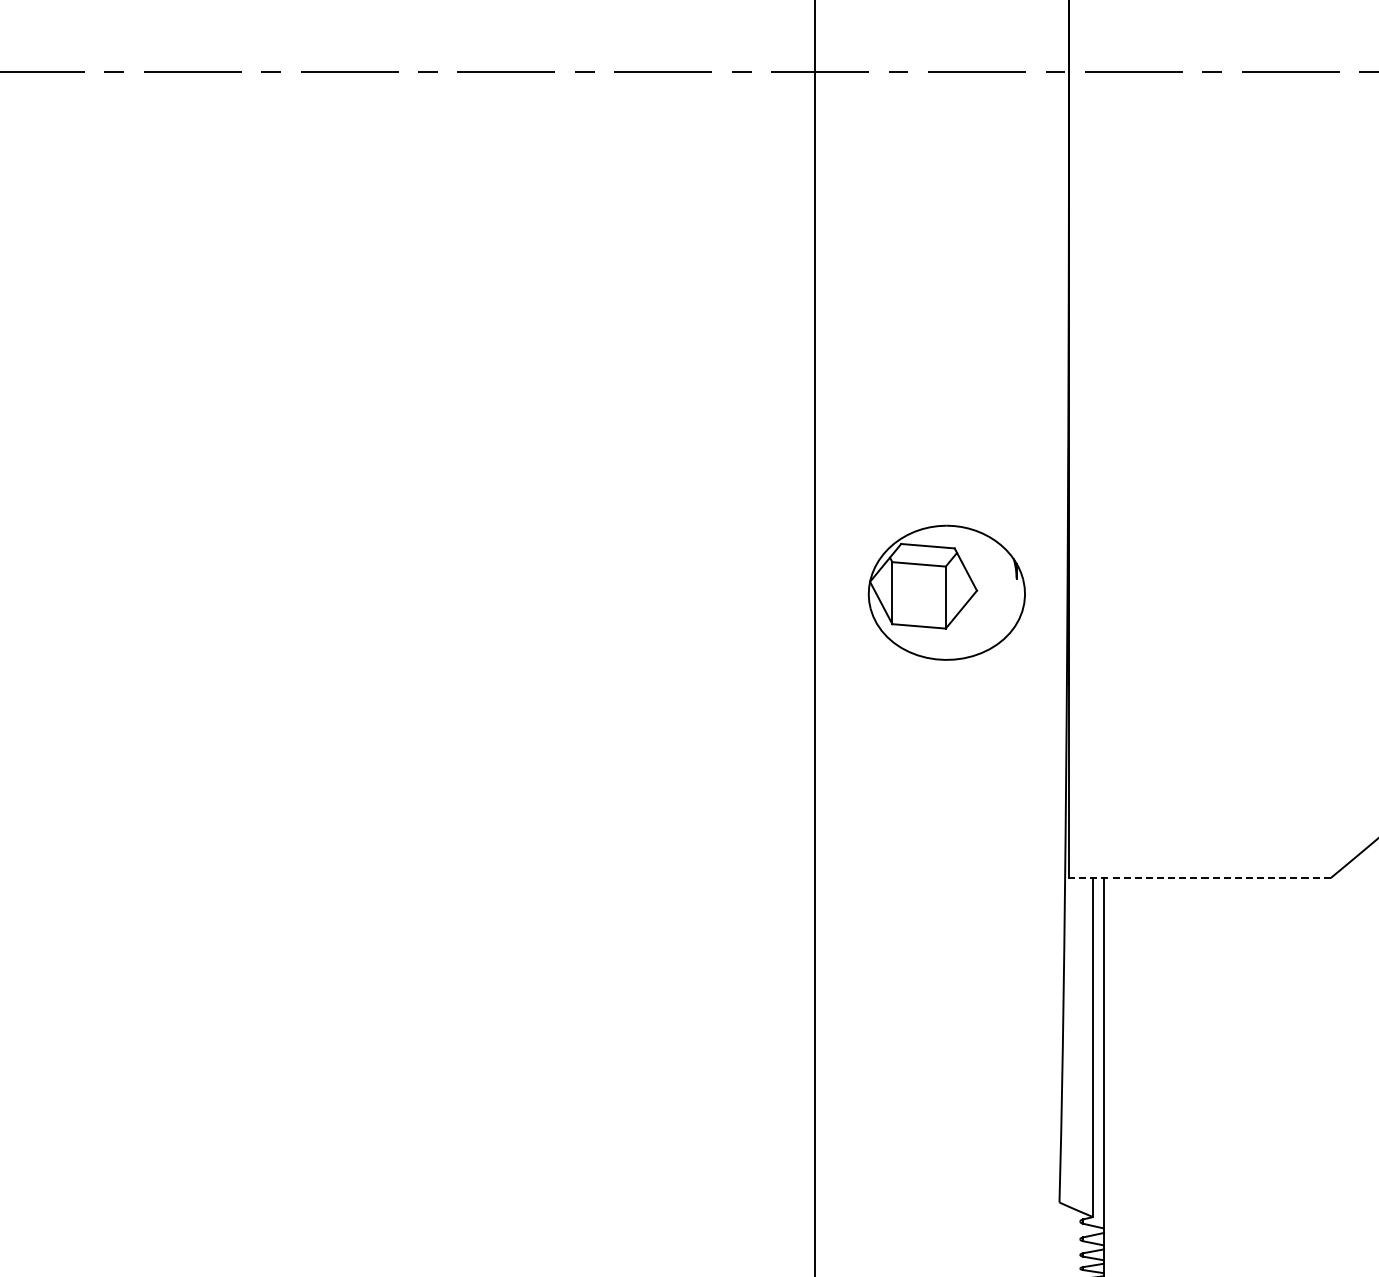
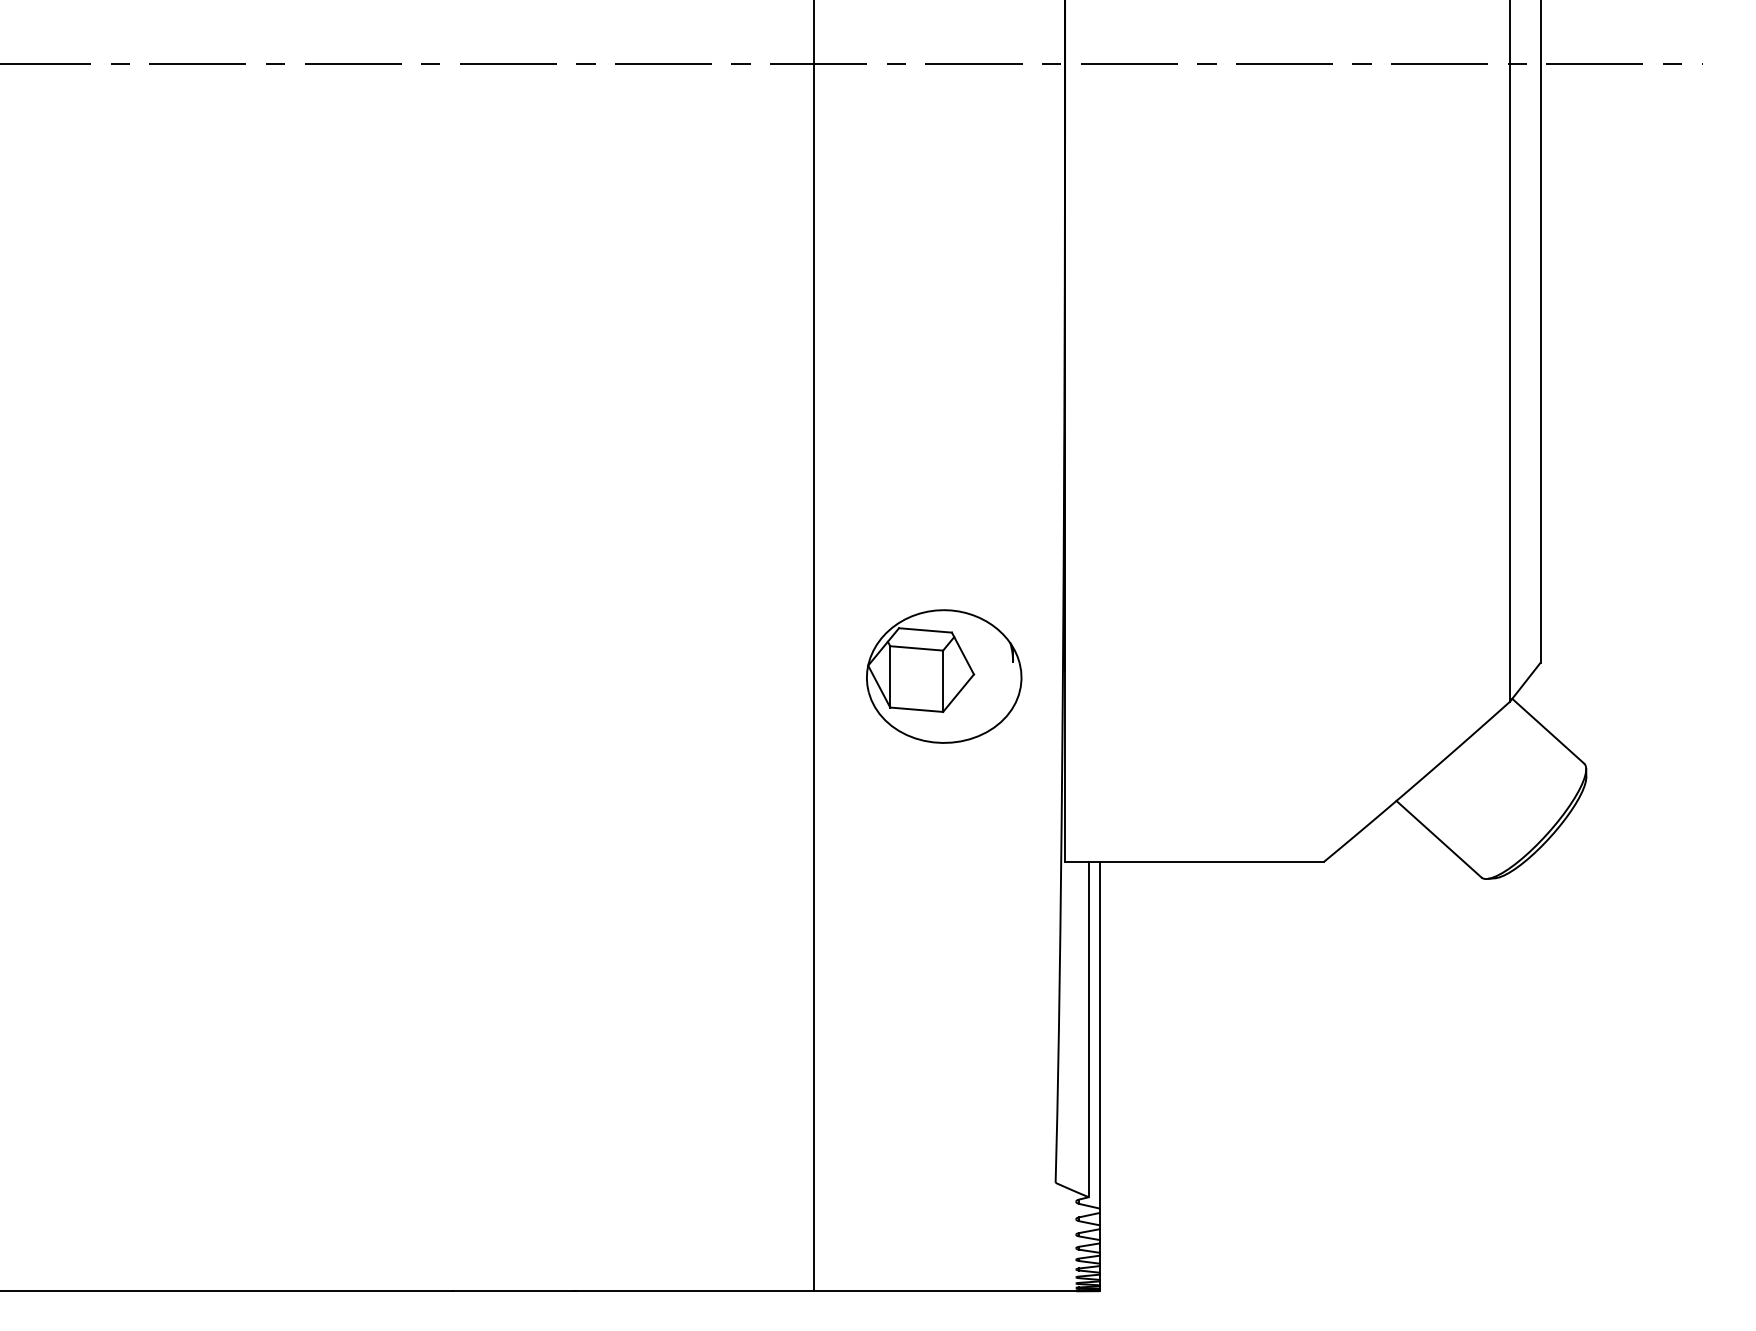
part: (947, 592) -> (944, 676), moved
line: (1199, 877) -> (1194, 861), dashed -> solid

